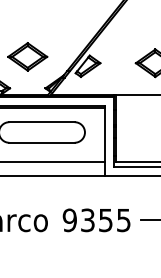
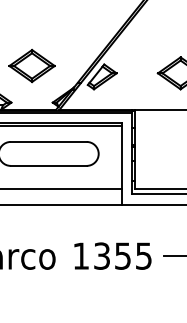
text: (69, 220) -> (80, 256), 9355 -> 1355

